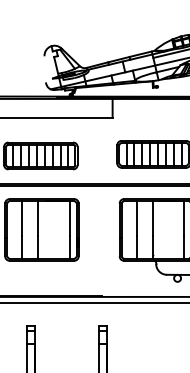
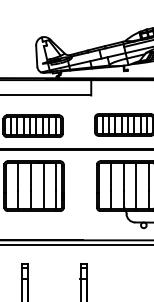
line: (44, 69) -> (36, 56), added
line: (53, 229) -> (43, 185), added
line: (168, 229) -> (136, 185), added

